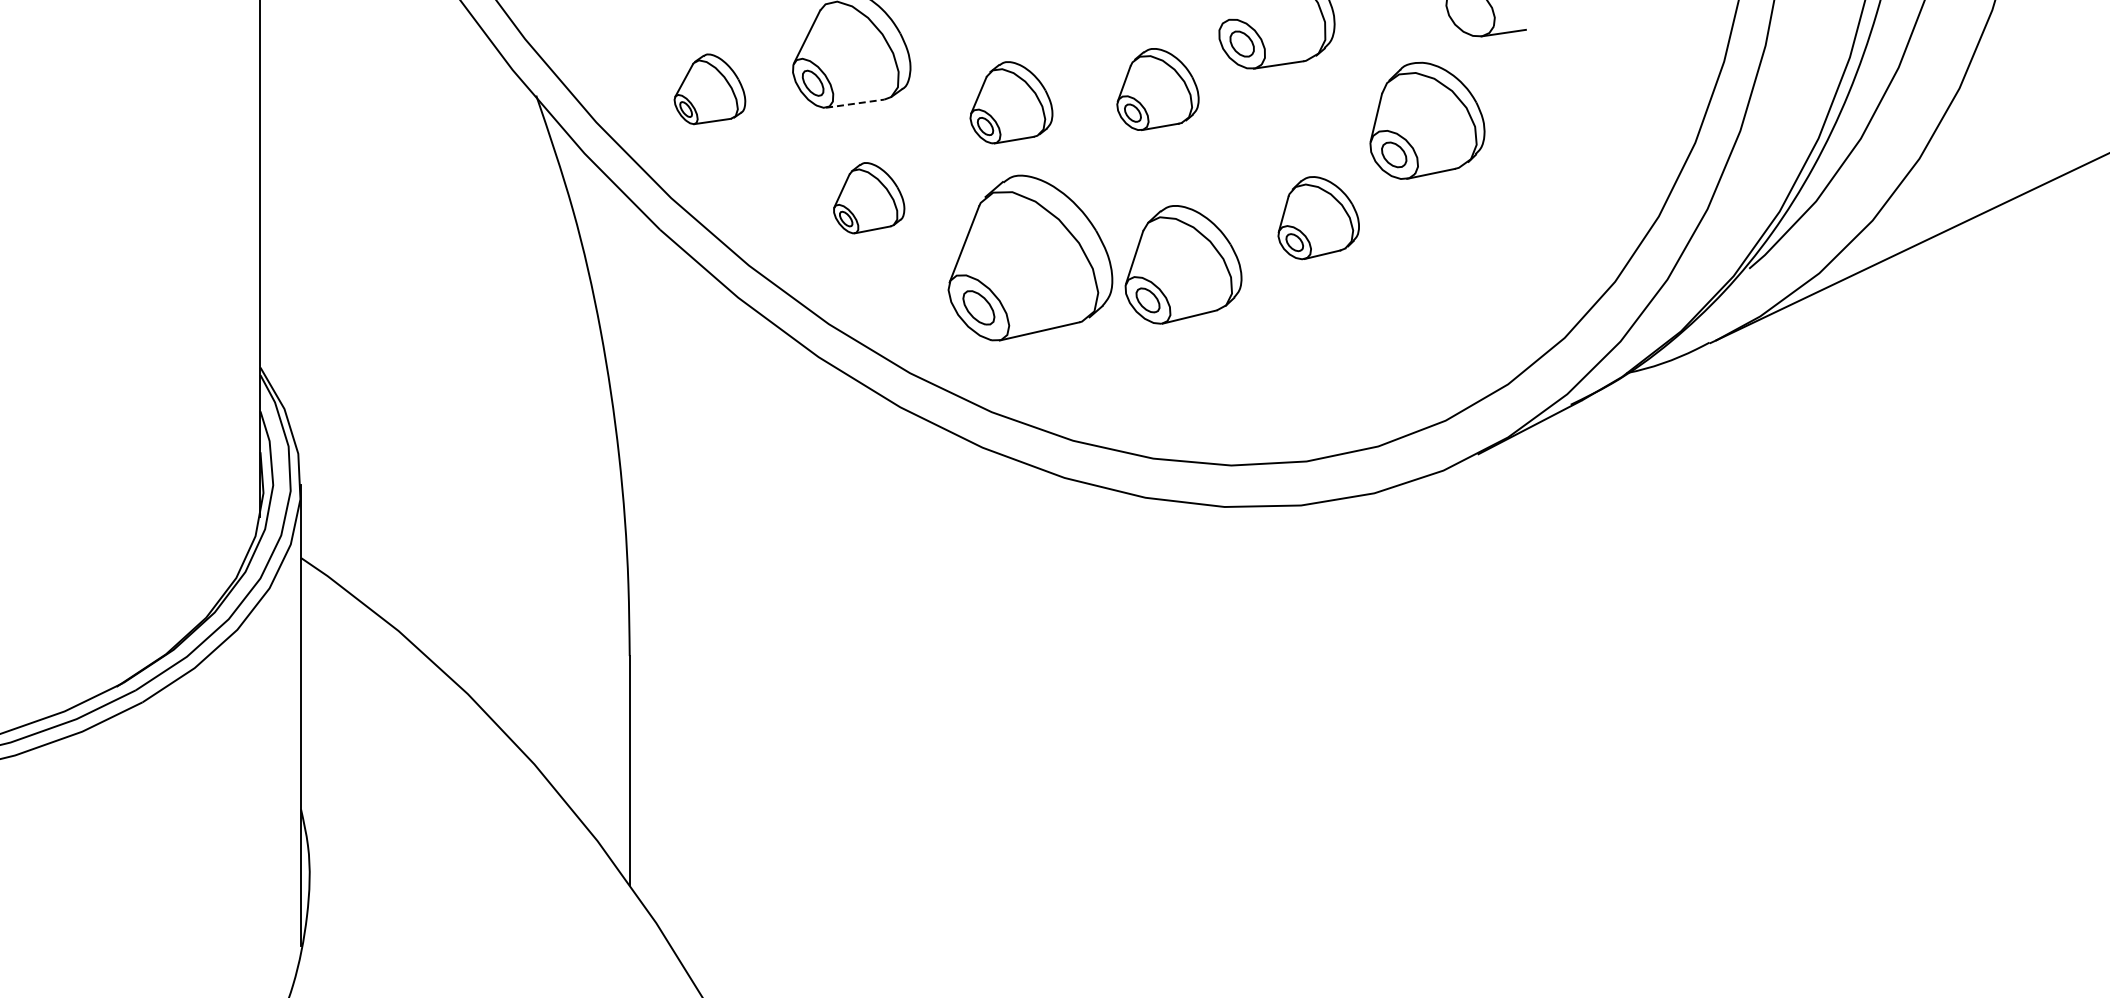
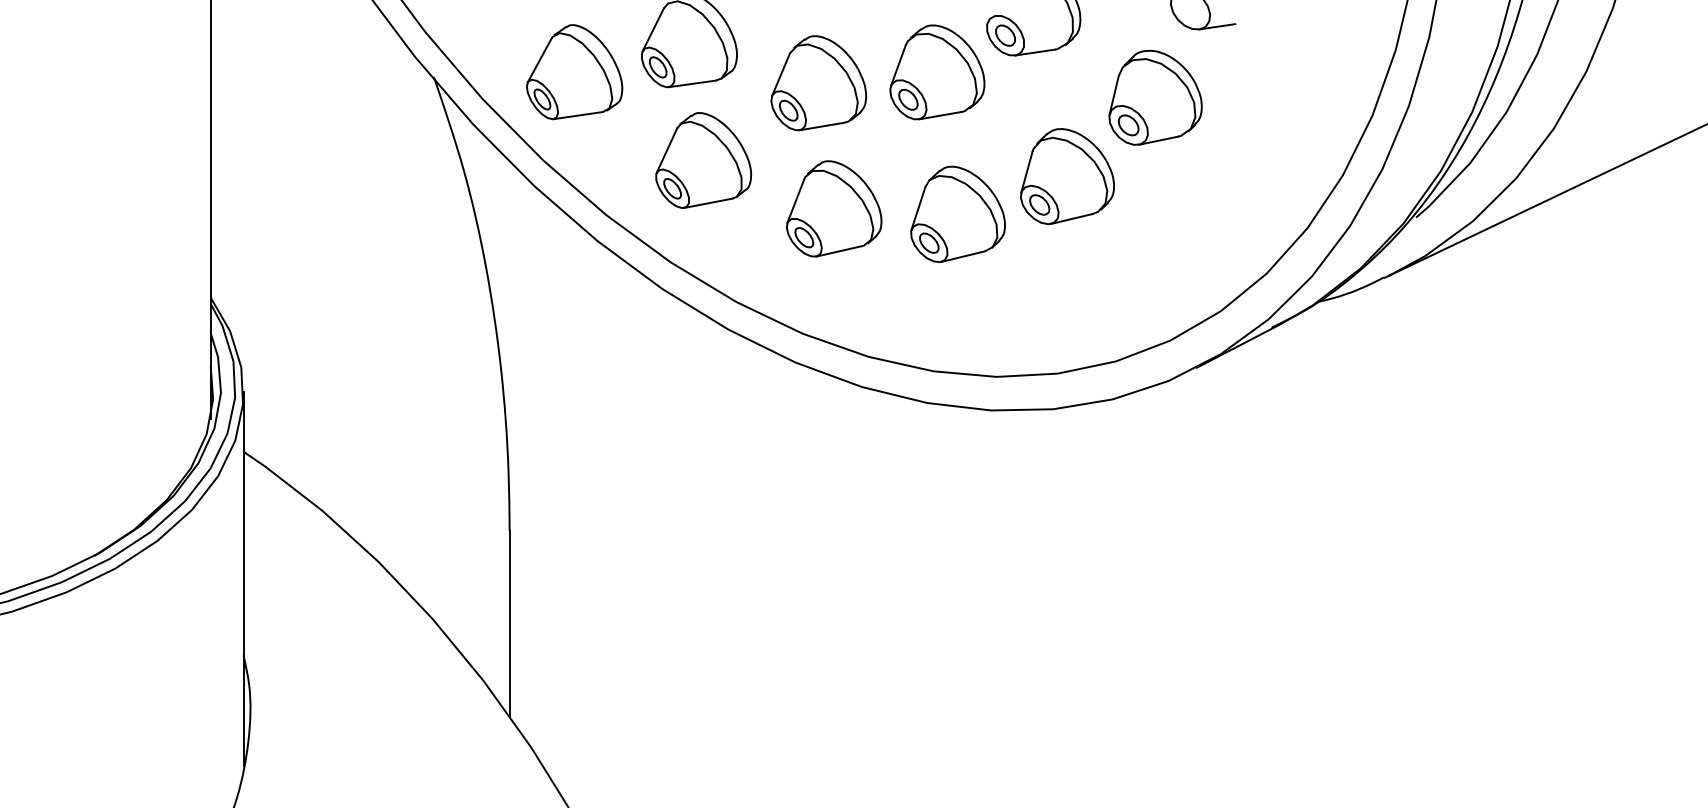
part: (709, 89) -> (574, 72), size x1.67
part: (1157, 89) -> (936, 72), size x1.43
part: (1011, 102) -> (818, 82), size x1.43
line: (855, 103) -> (692, 83), dashed -> solid
part: (868, 197) -> (702, 159), size x1.67
part: (1318, 217) -> (1067, 176), size x1.43
part: (1030, 257) -> (834, 208), size x0.71

